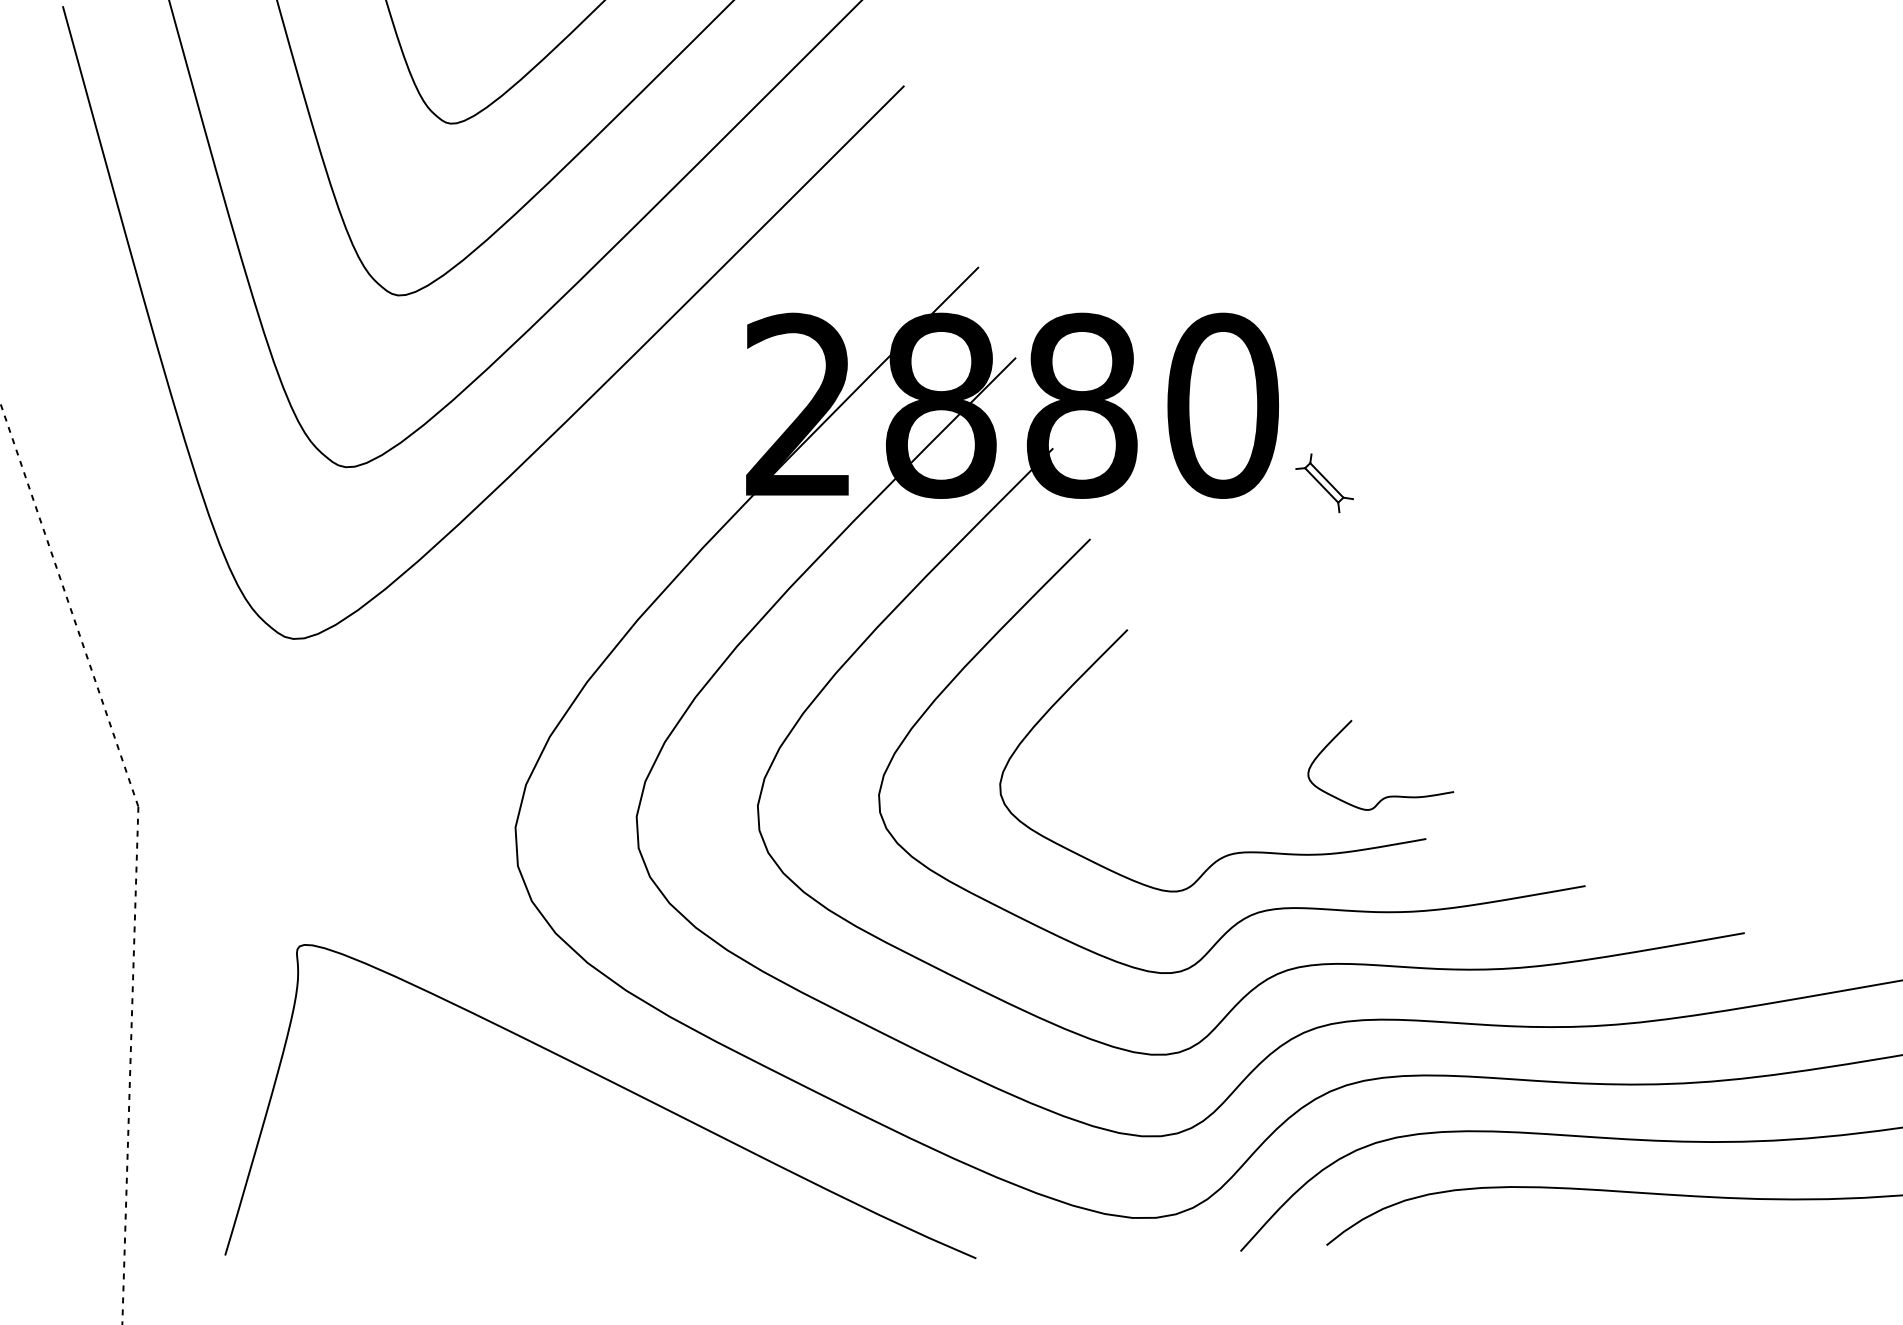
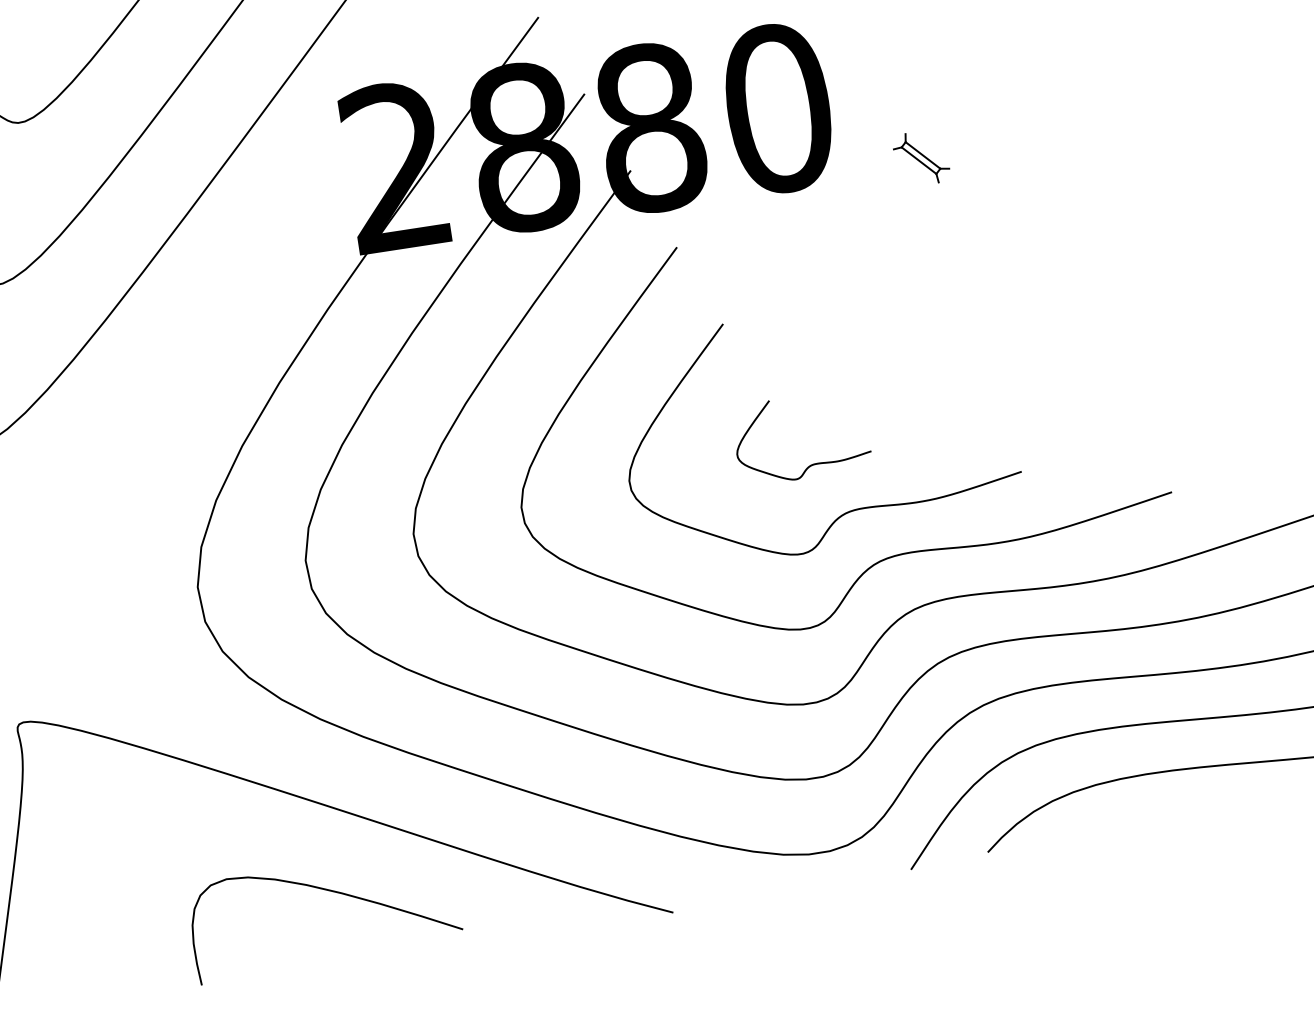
part: (1324, 483) -> (921, 158), moved
curve: (1389, 795) -> (813, 463), moved
curve: (609, 1179) -> (331, 892), added

